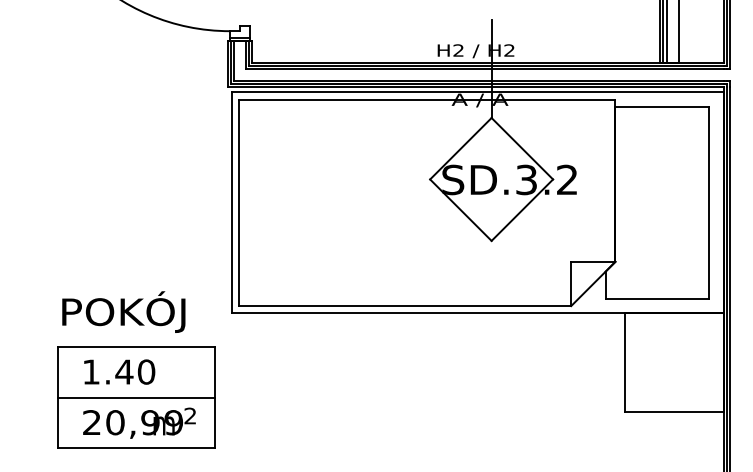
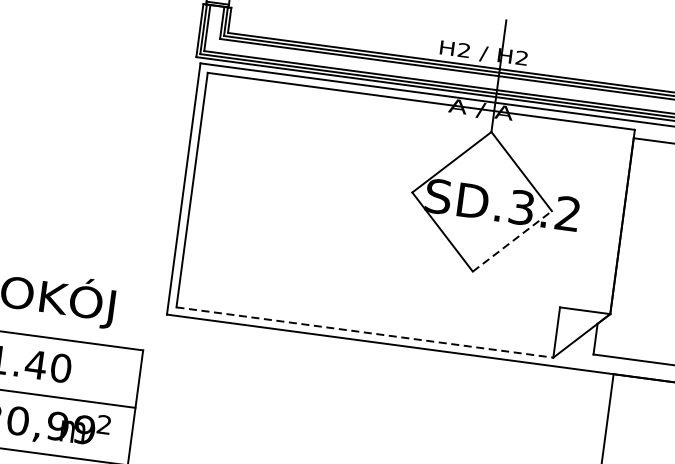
line: (522, 209) -> (512, 240), solid -> dashed
line: (405, 306) -> (365, 333), solid -> dashed

